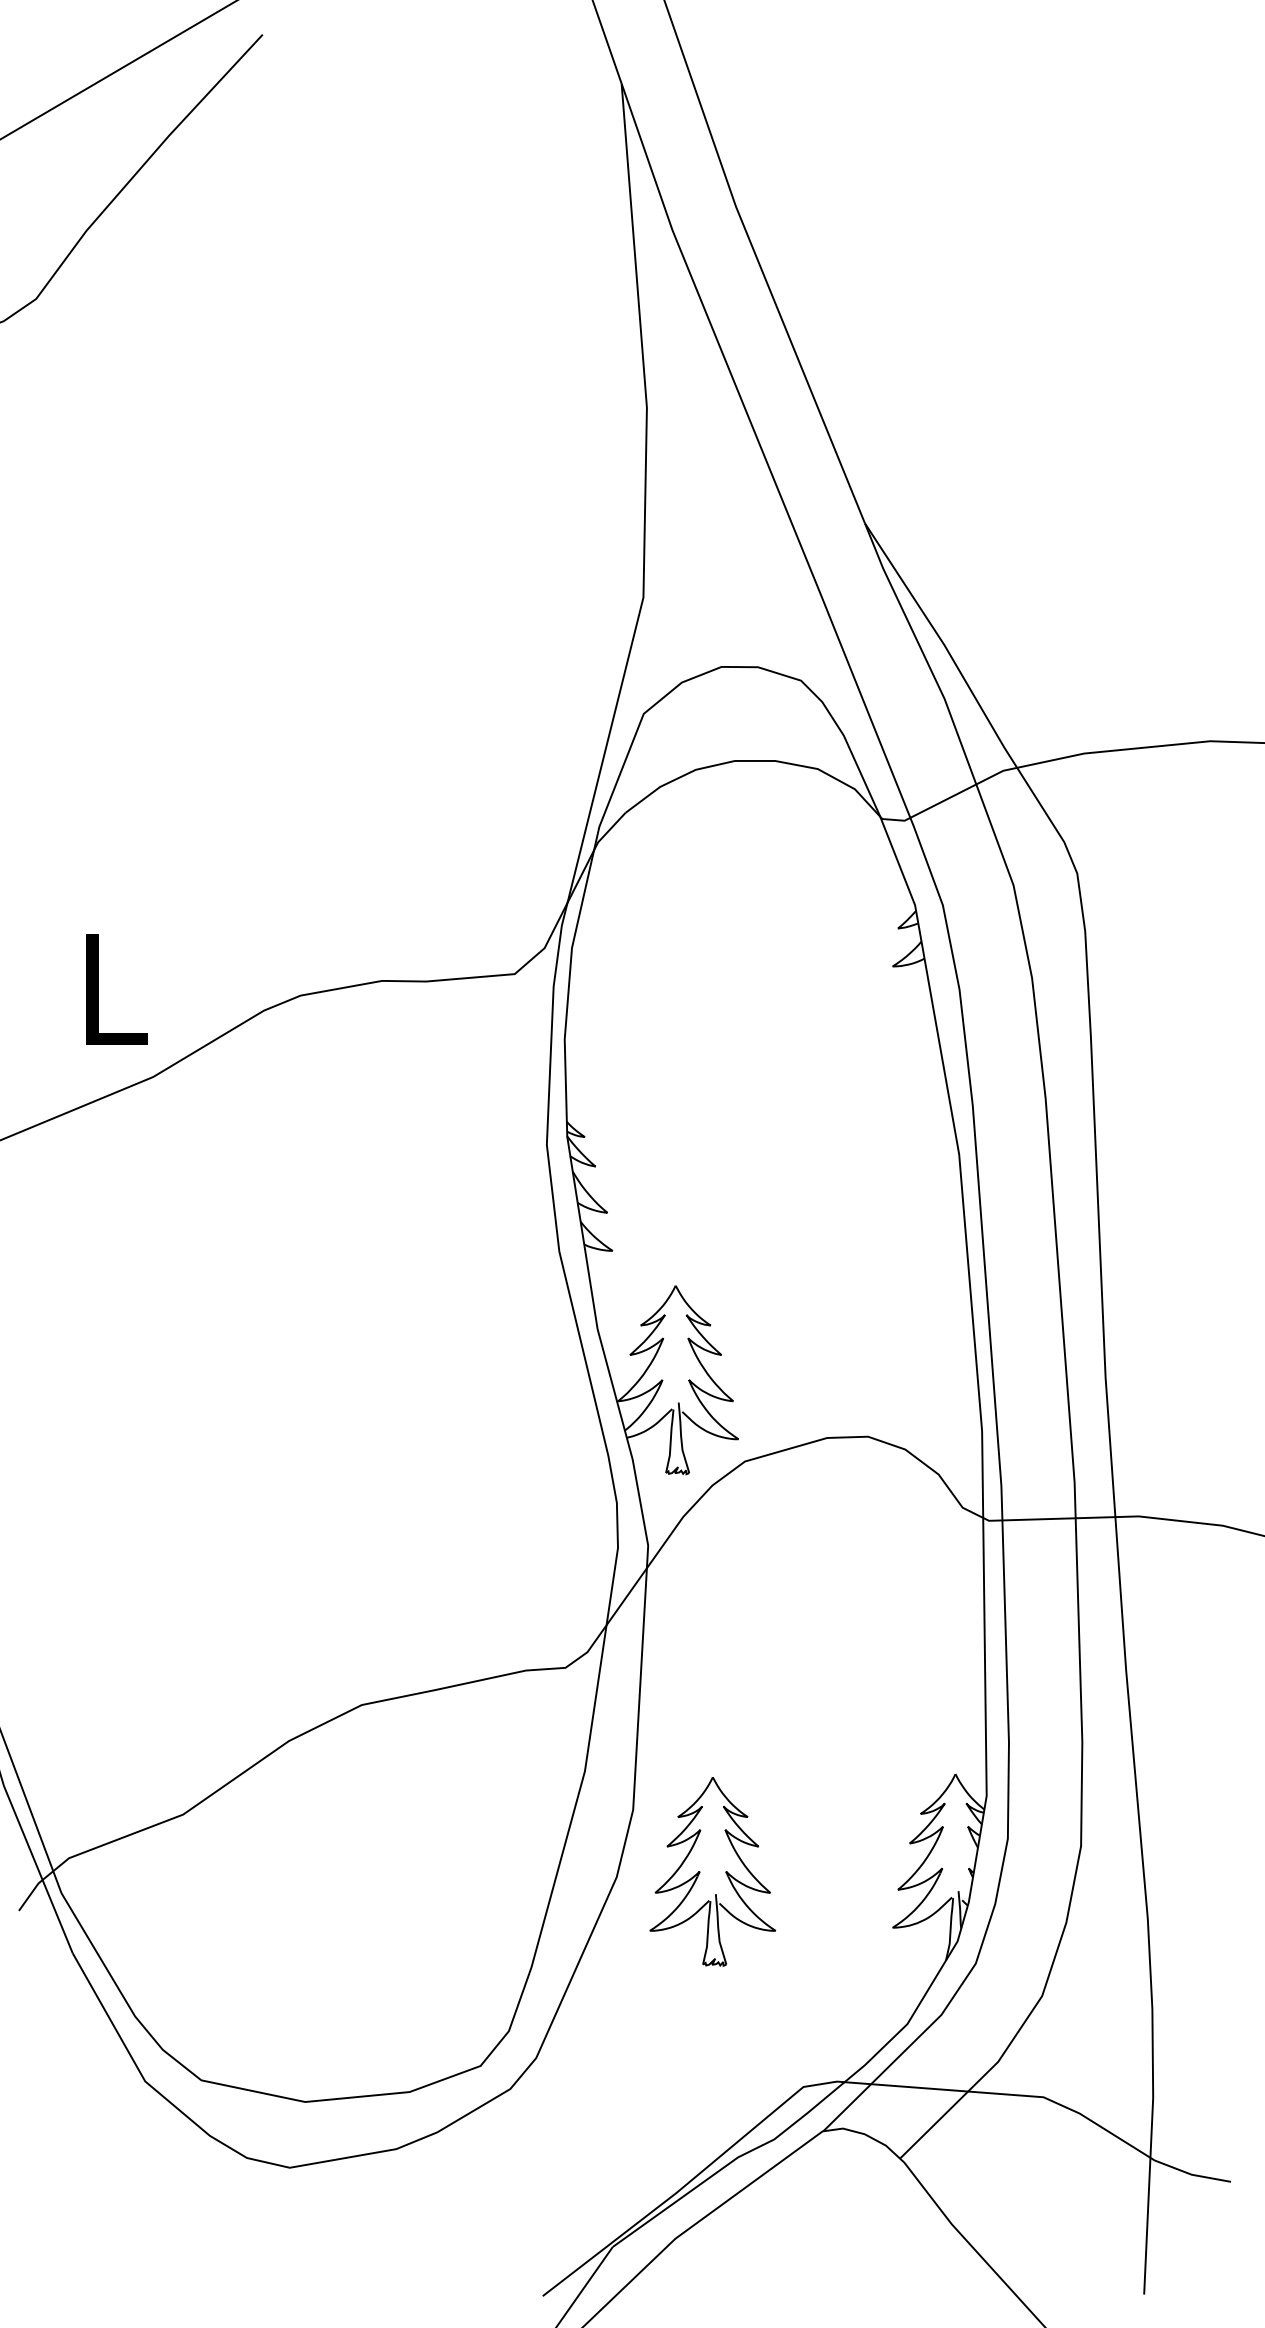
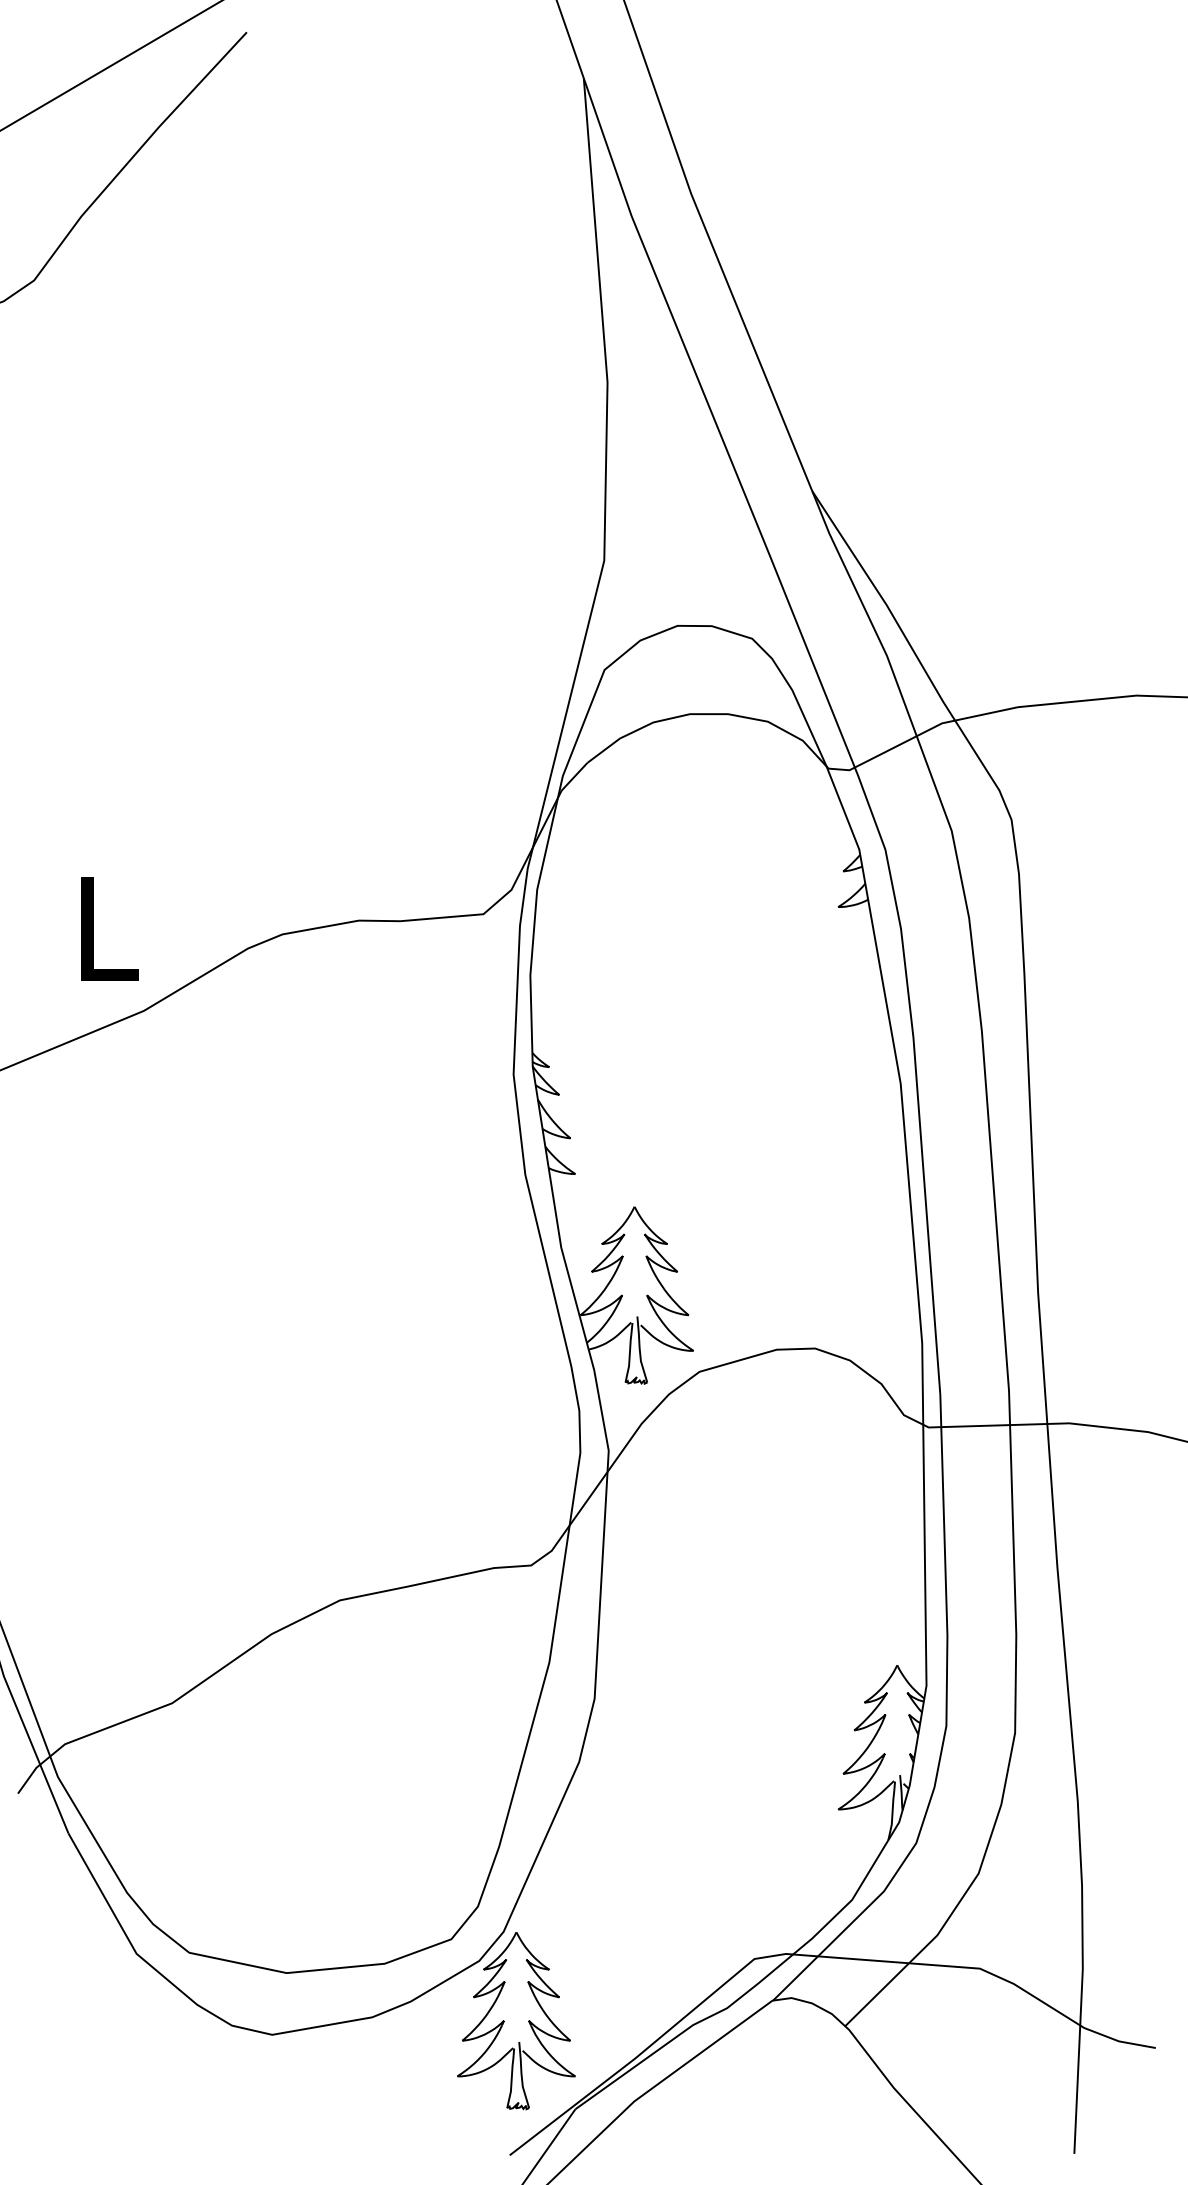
part: (700, 1872) -> (504, 2021), moved

